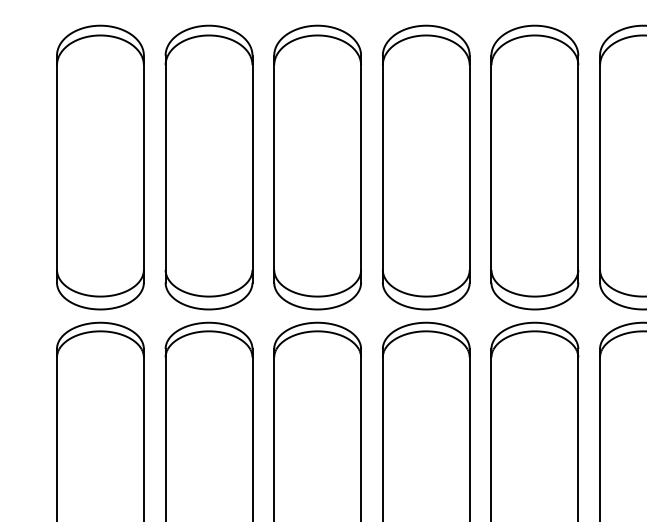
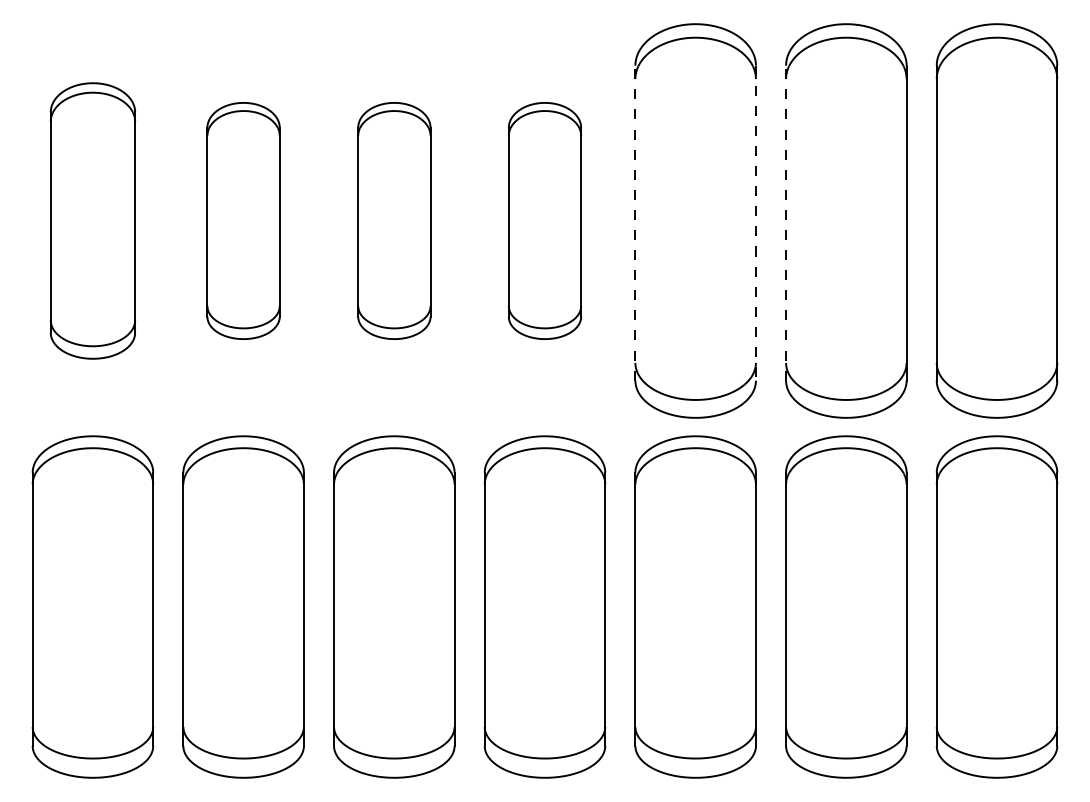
part: (100, 167) -> (92, 220), size x0.7
part: (208, 167) -> (243, 220), size x0.6
part: (317, 167) -> (394, 220), size x0.6
part: (425, 167) -> (544, 220), size x0.6
line: (491, 168) -> (635, 222), solid -> dashed
line: (600, 168) -> (786, 222), solid -> dashed
line: (578, 169) -> (755, 223), solid -> dashed

